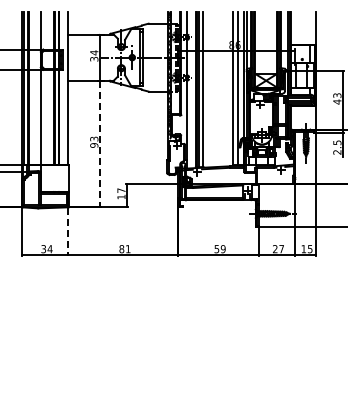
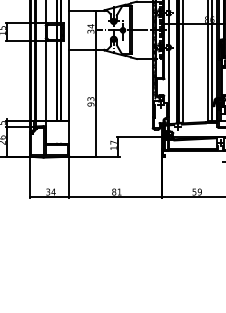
line: (99, 144) -> (95, 103), dashed -> solid
line: (68, 231) -> (69, 177), dashed -> solid

